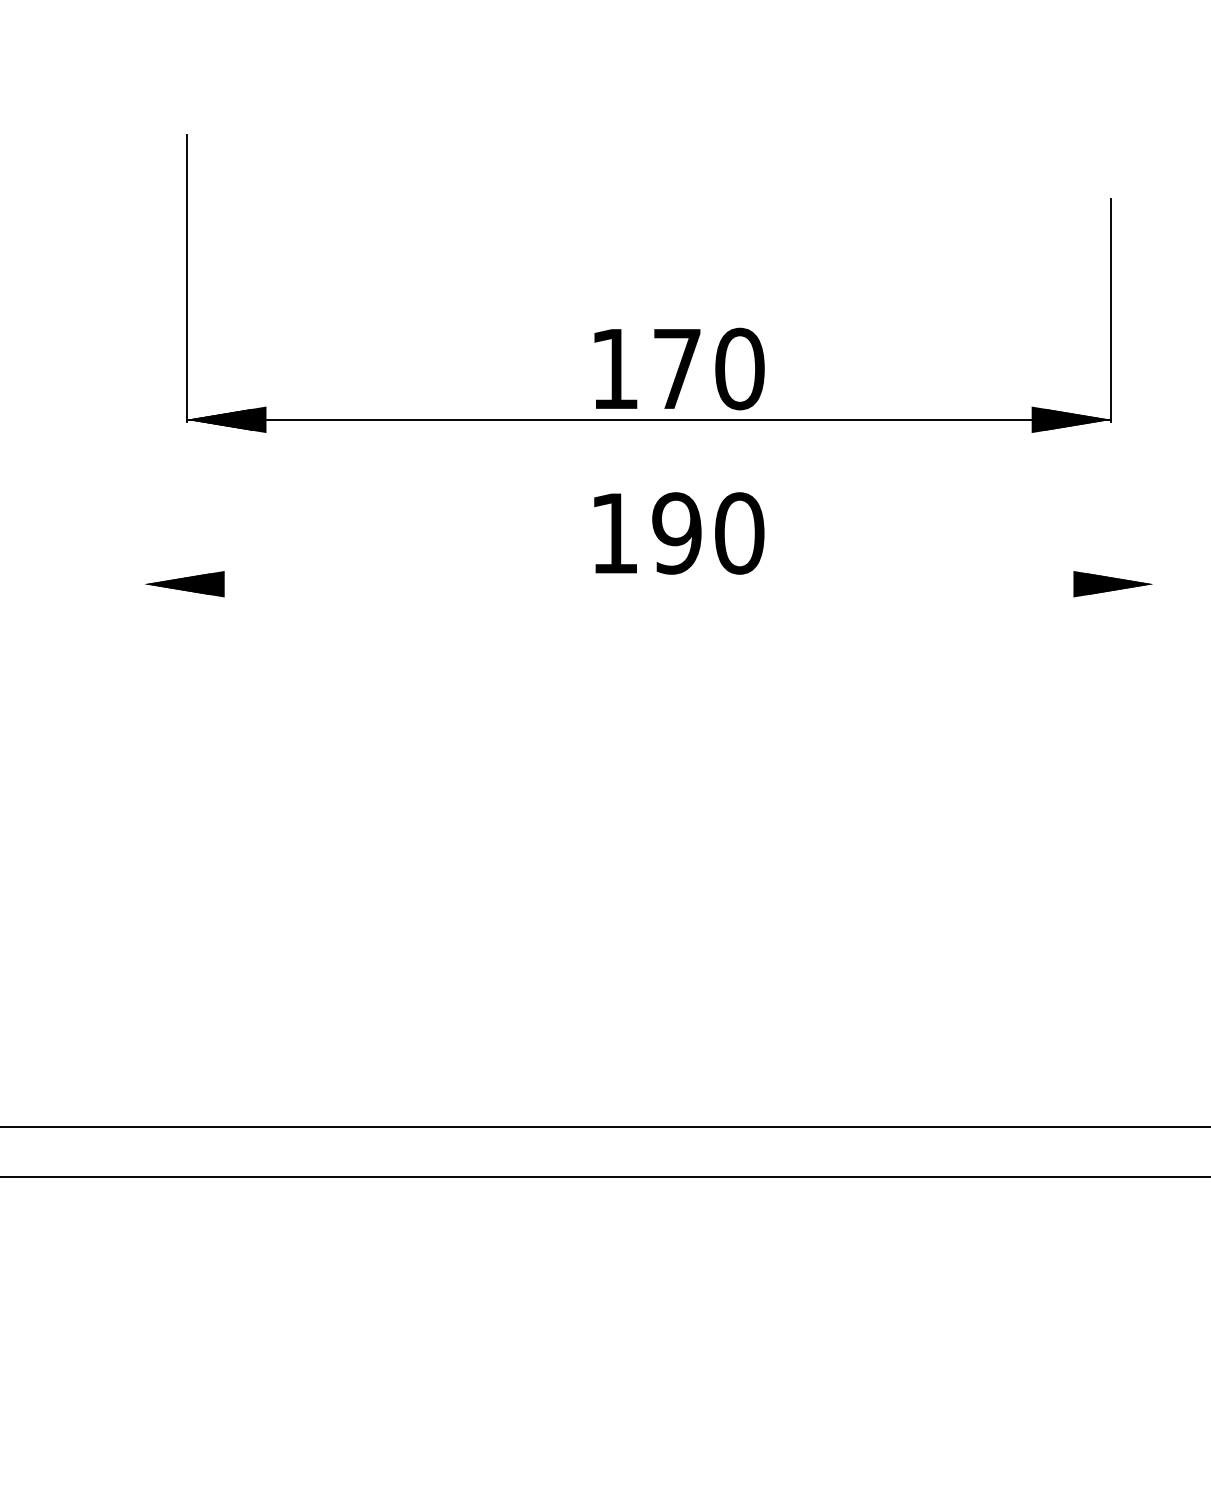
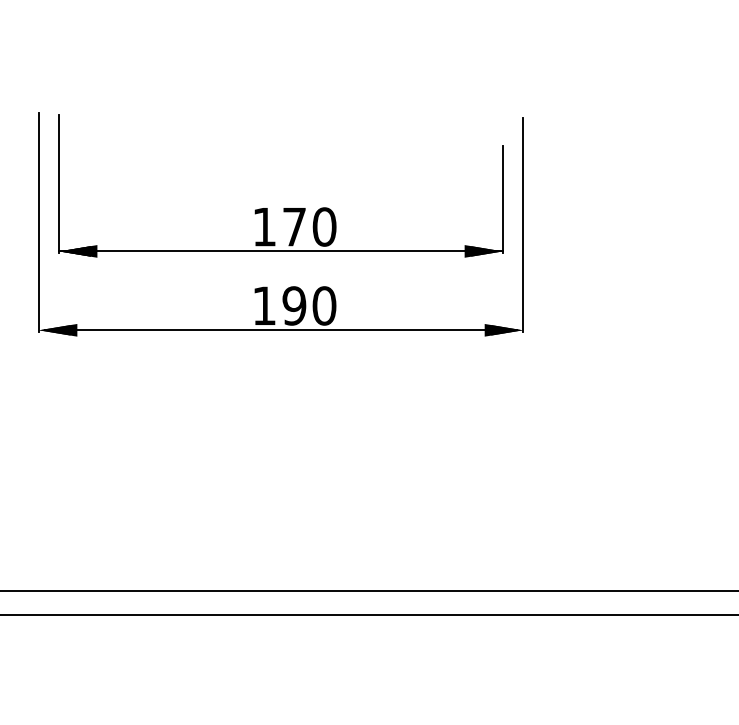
line: (143, 357) -> (38, 221), added
line: (1152, 363) -> (522, 224), added
line: (647, 584) -> (280, 330), added

